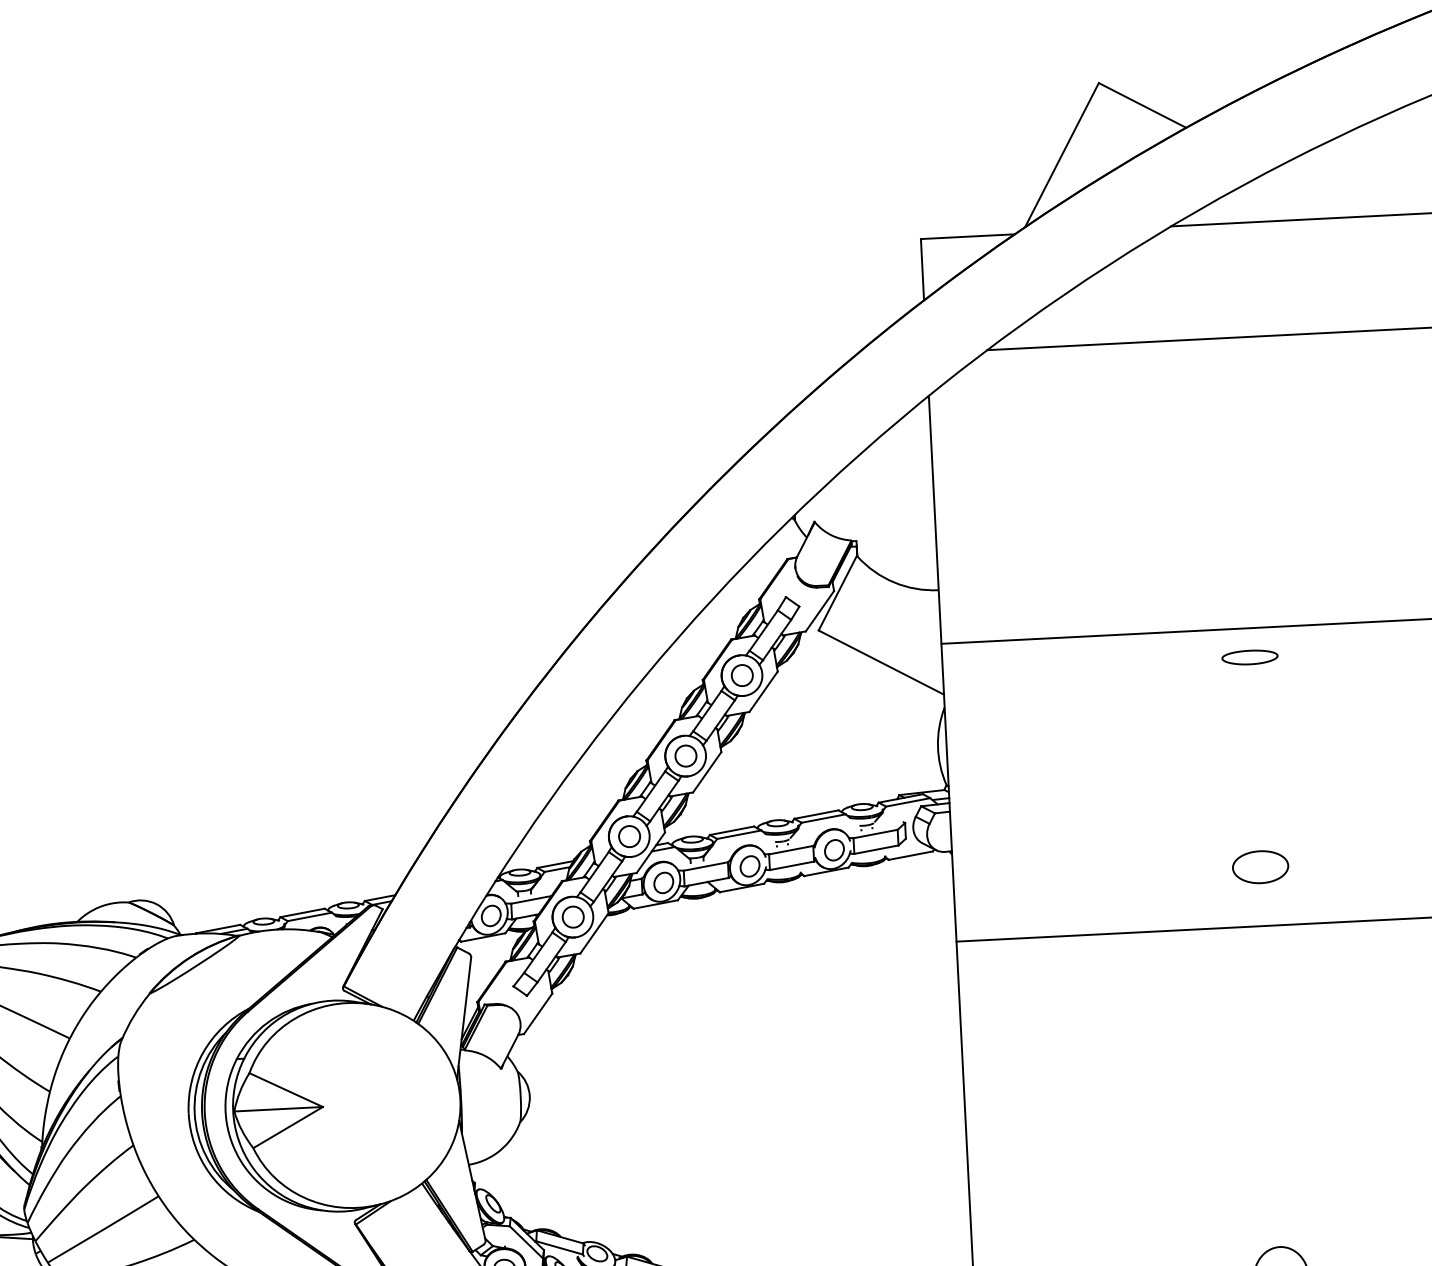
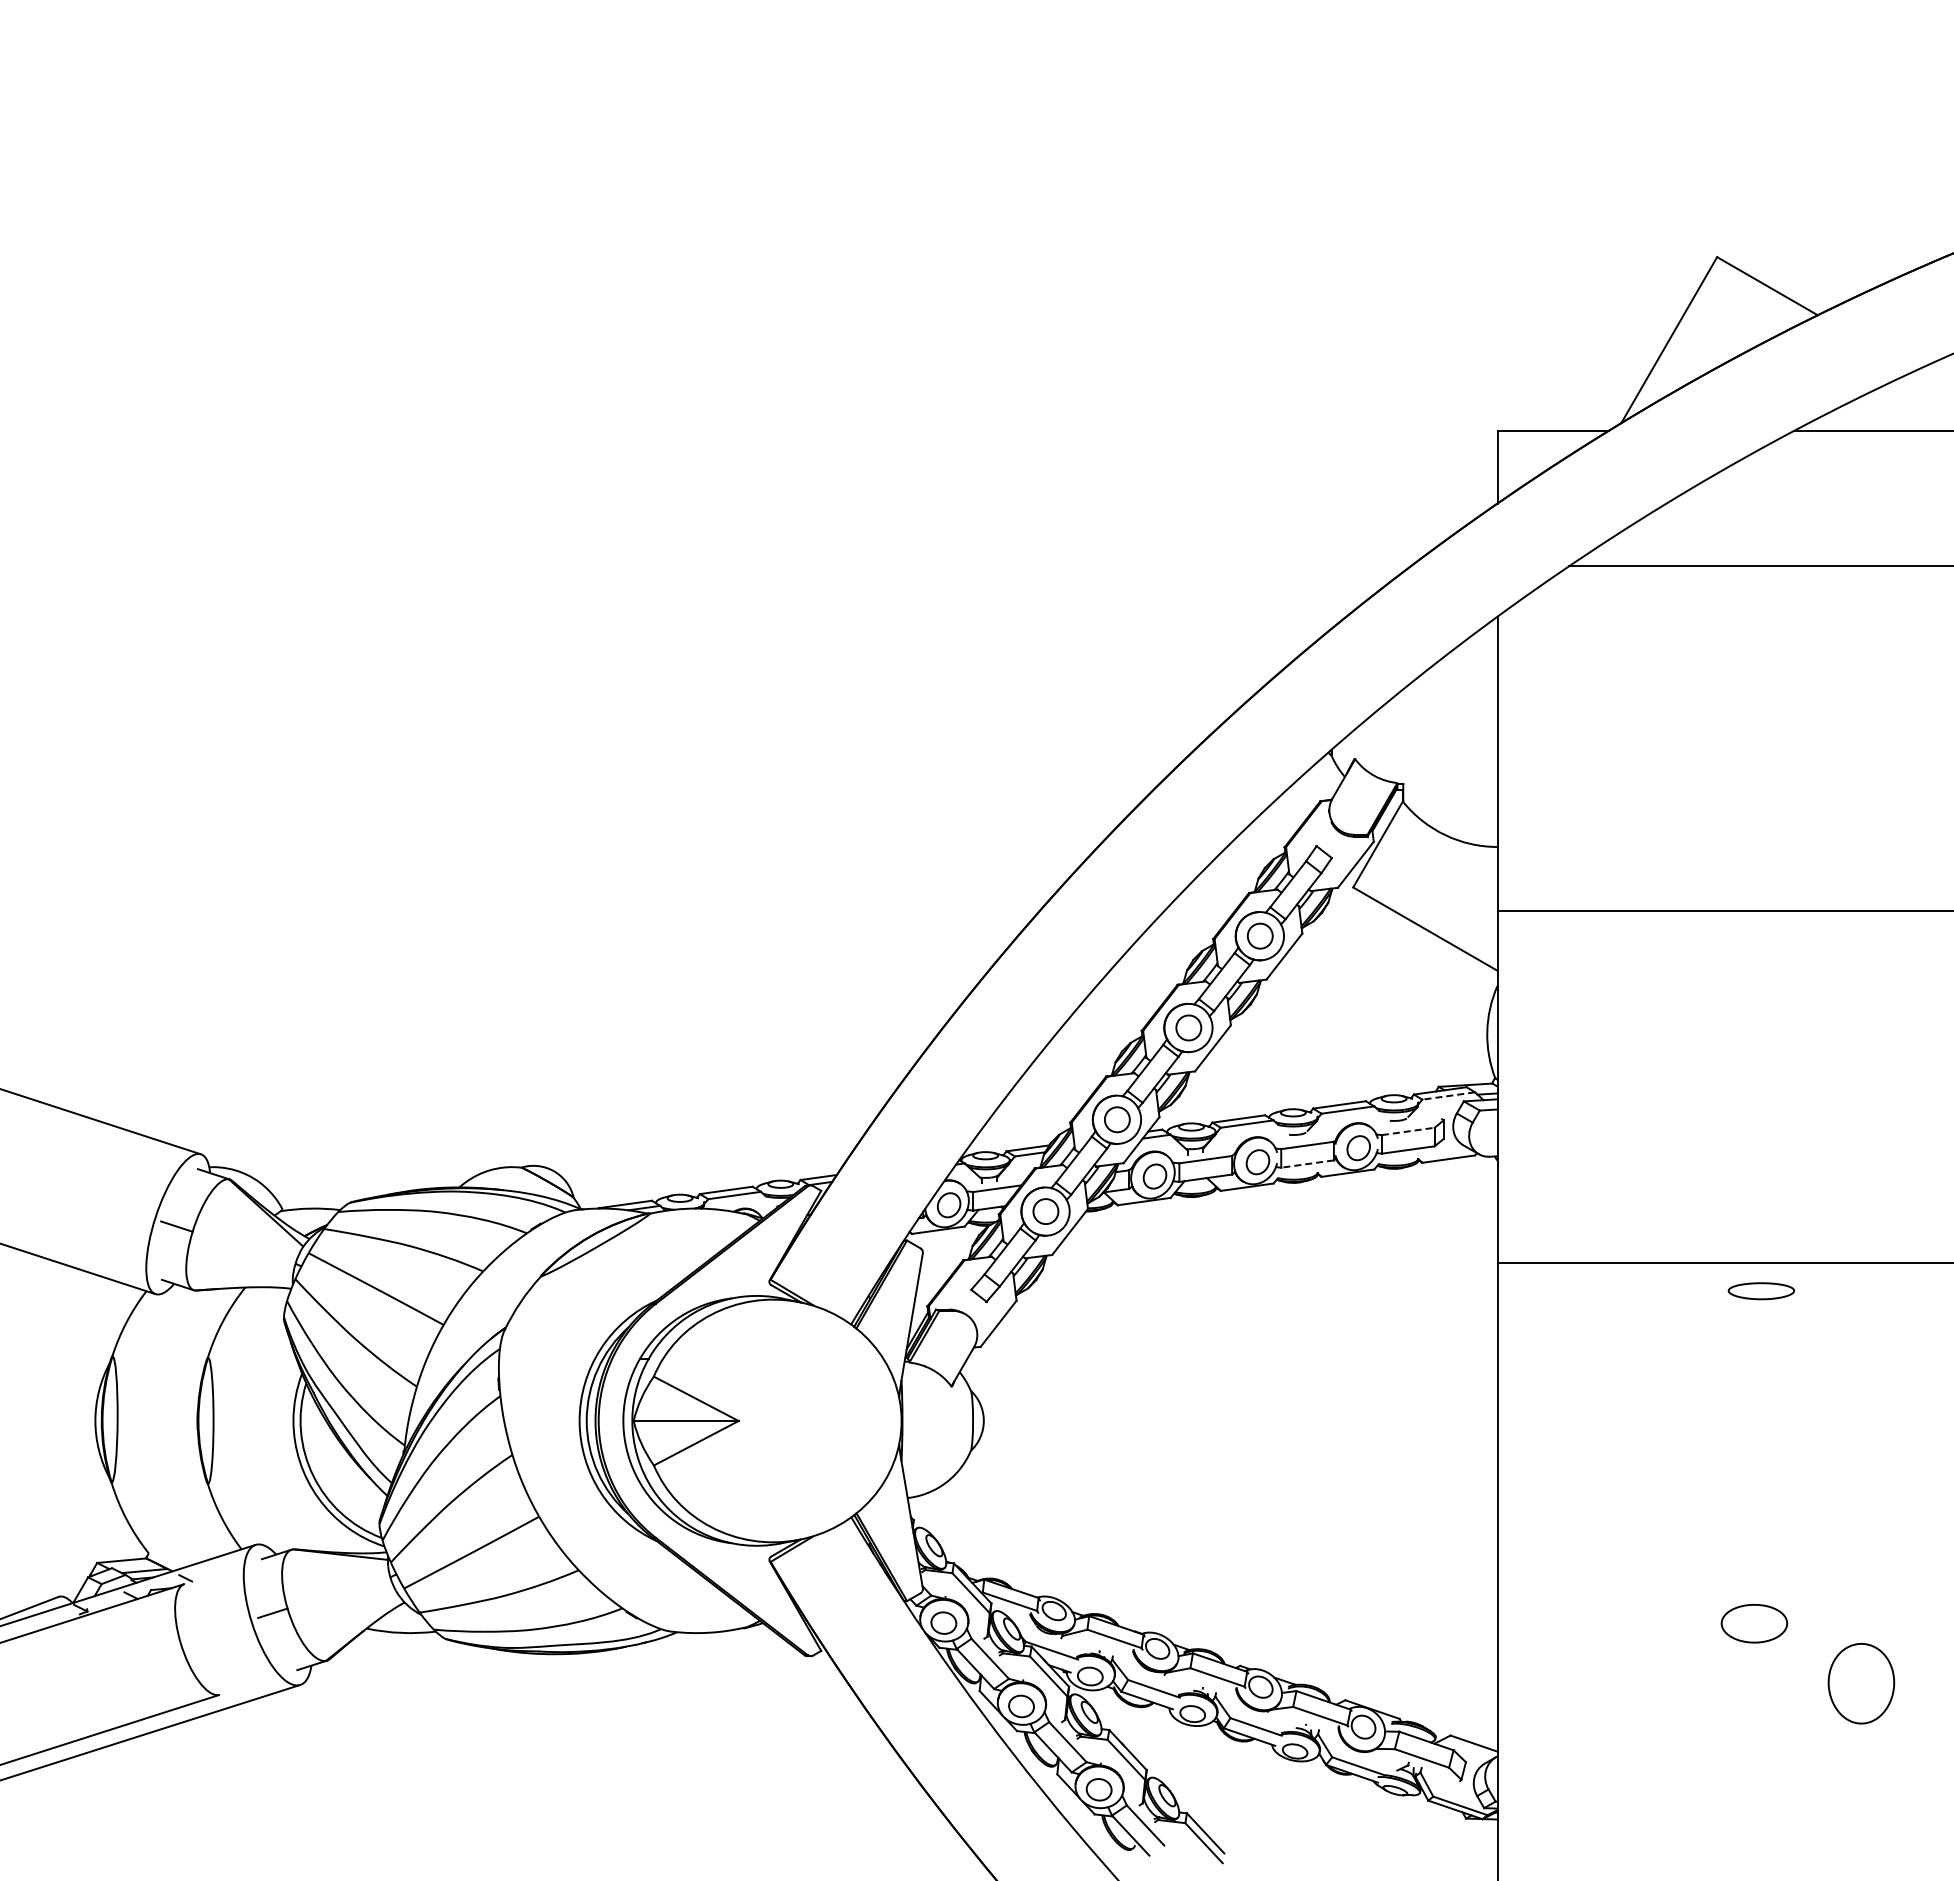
part: (1250, 657) -> (1761, 1291), moved
line: (908, 802) -> (1448, 1096), solid -> dashed
line: (875, 834) -> (1408, 1131), solid -> dashed
line: (791, 866) -> (1307, 1164), solid -> dashed
part: (1260, 867) -> (1754, 1623), moved

